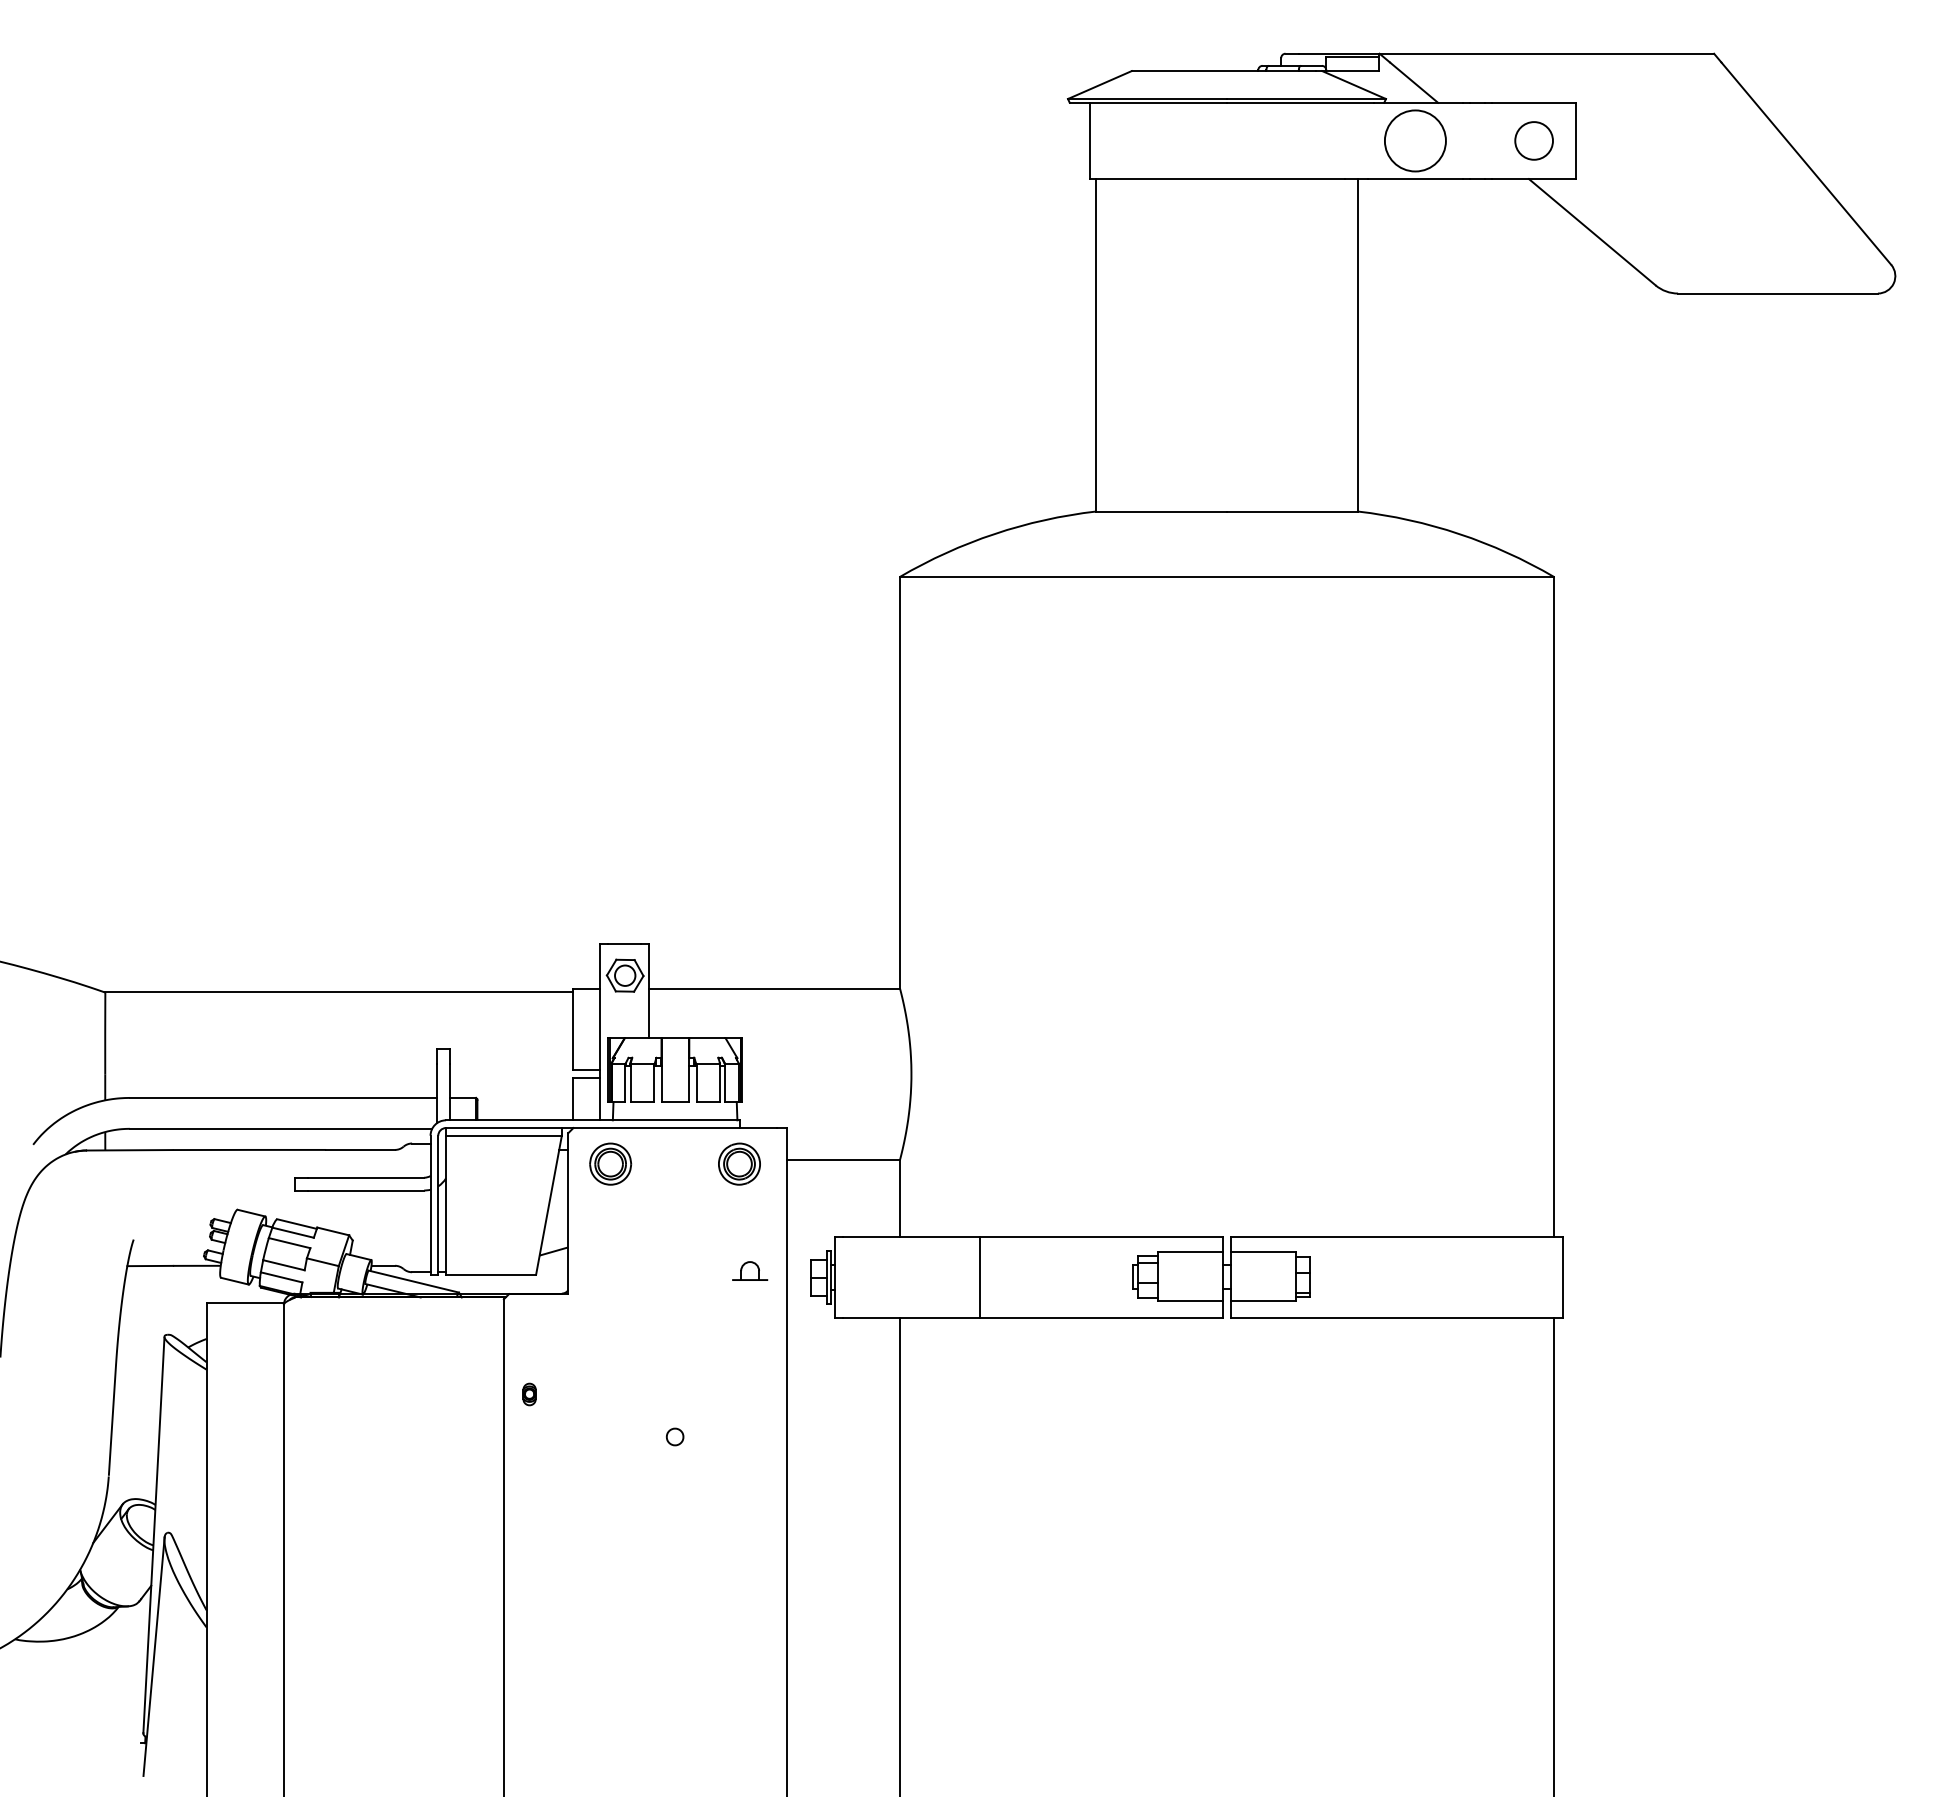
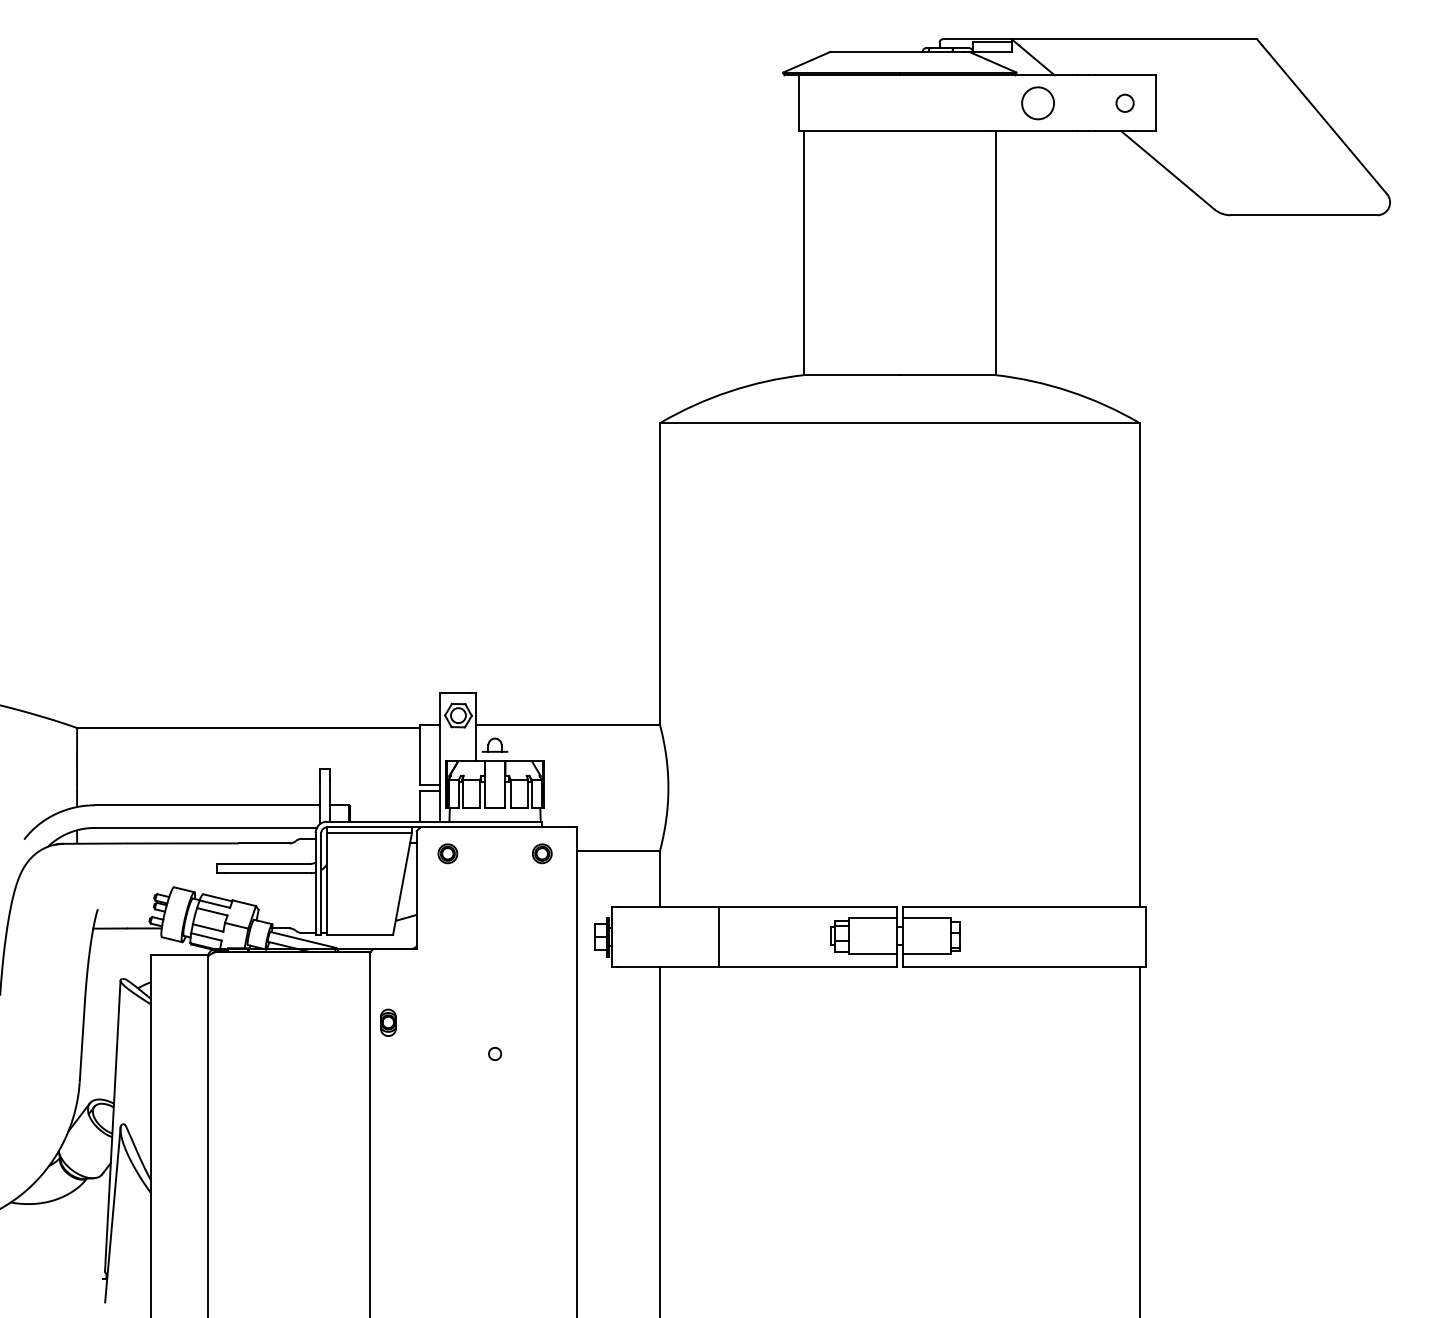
circle: (1415, 140) -> (1038, 103), size x0.71
circle: (1533, 140) -> (1124, 103), size x0.62
part: (610, 1163) -> (447, 853), size x0.62
part: (739, 1163) -> (542, 853), size x0.62
part: (750, 1270) -> (495, 744), moved
part: (529, 1394) -> (388, 1022), size x1.67

